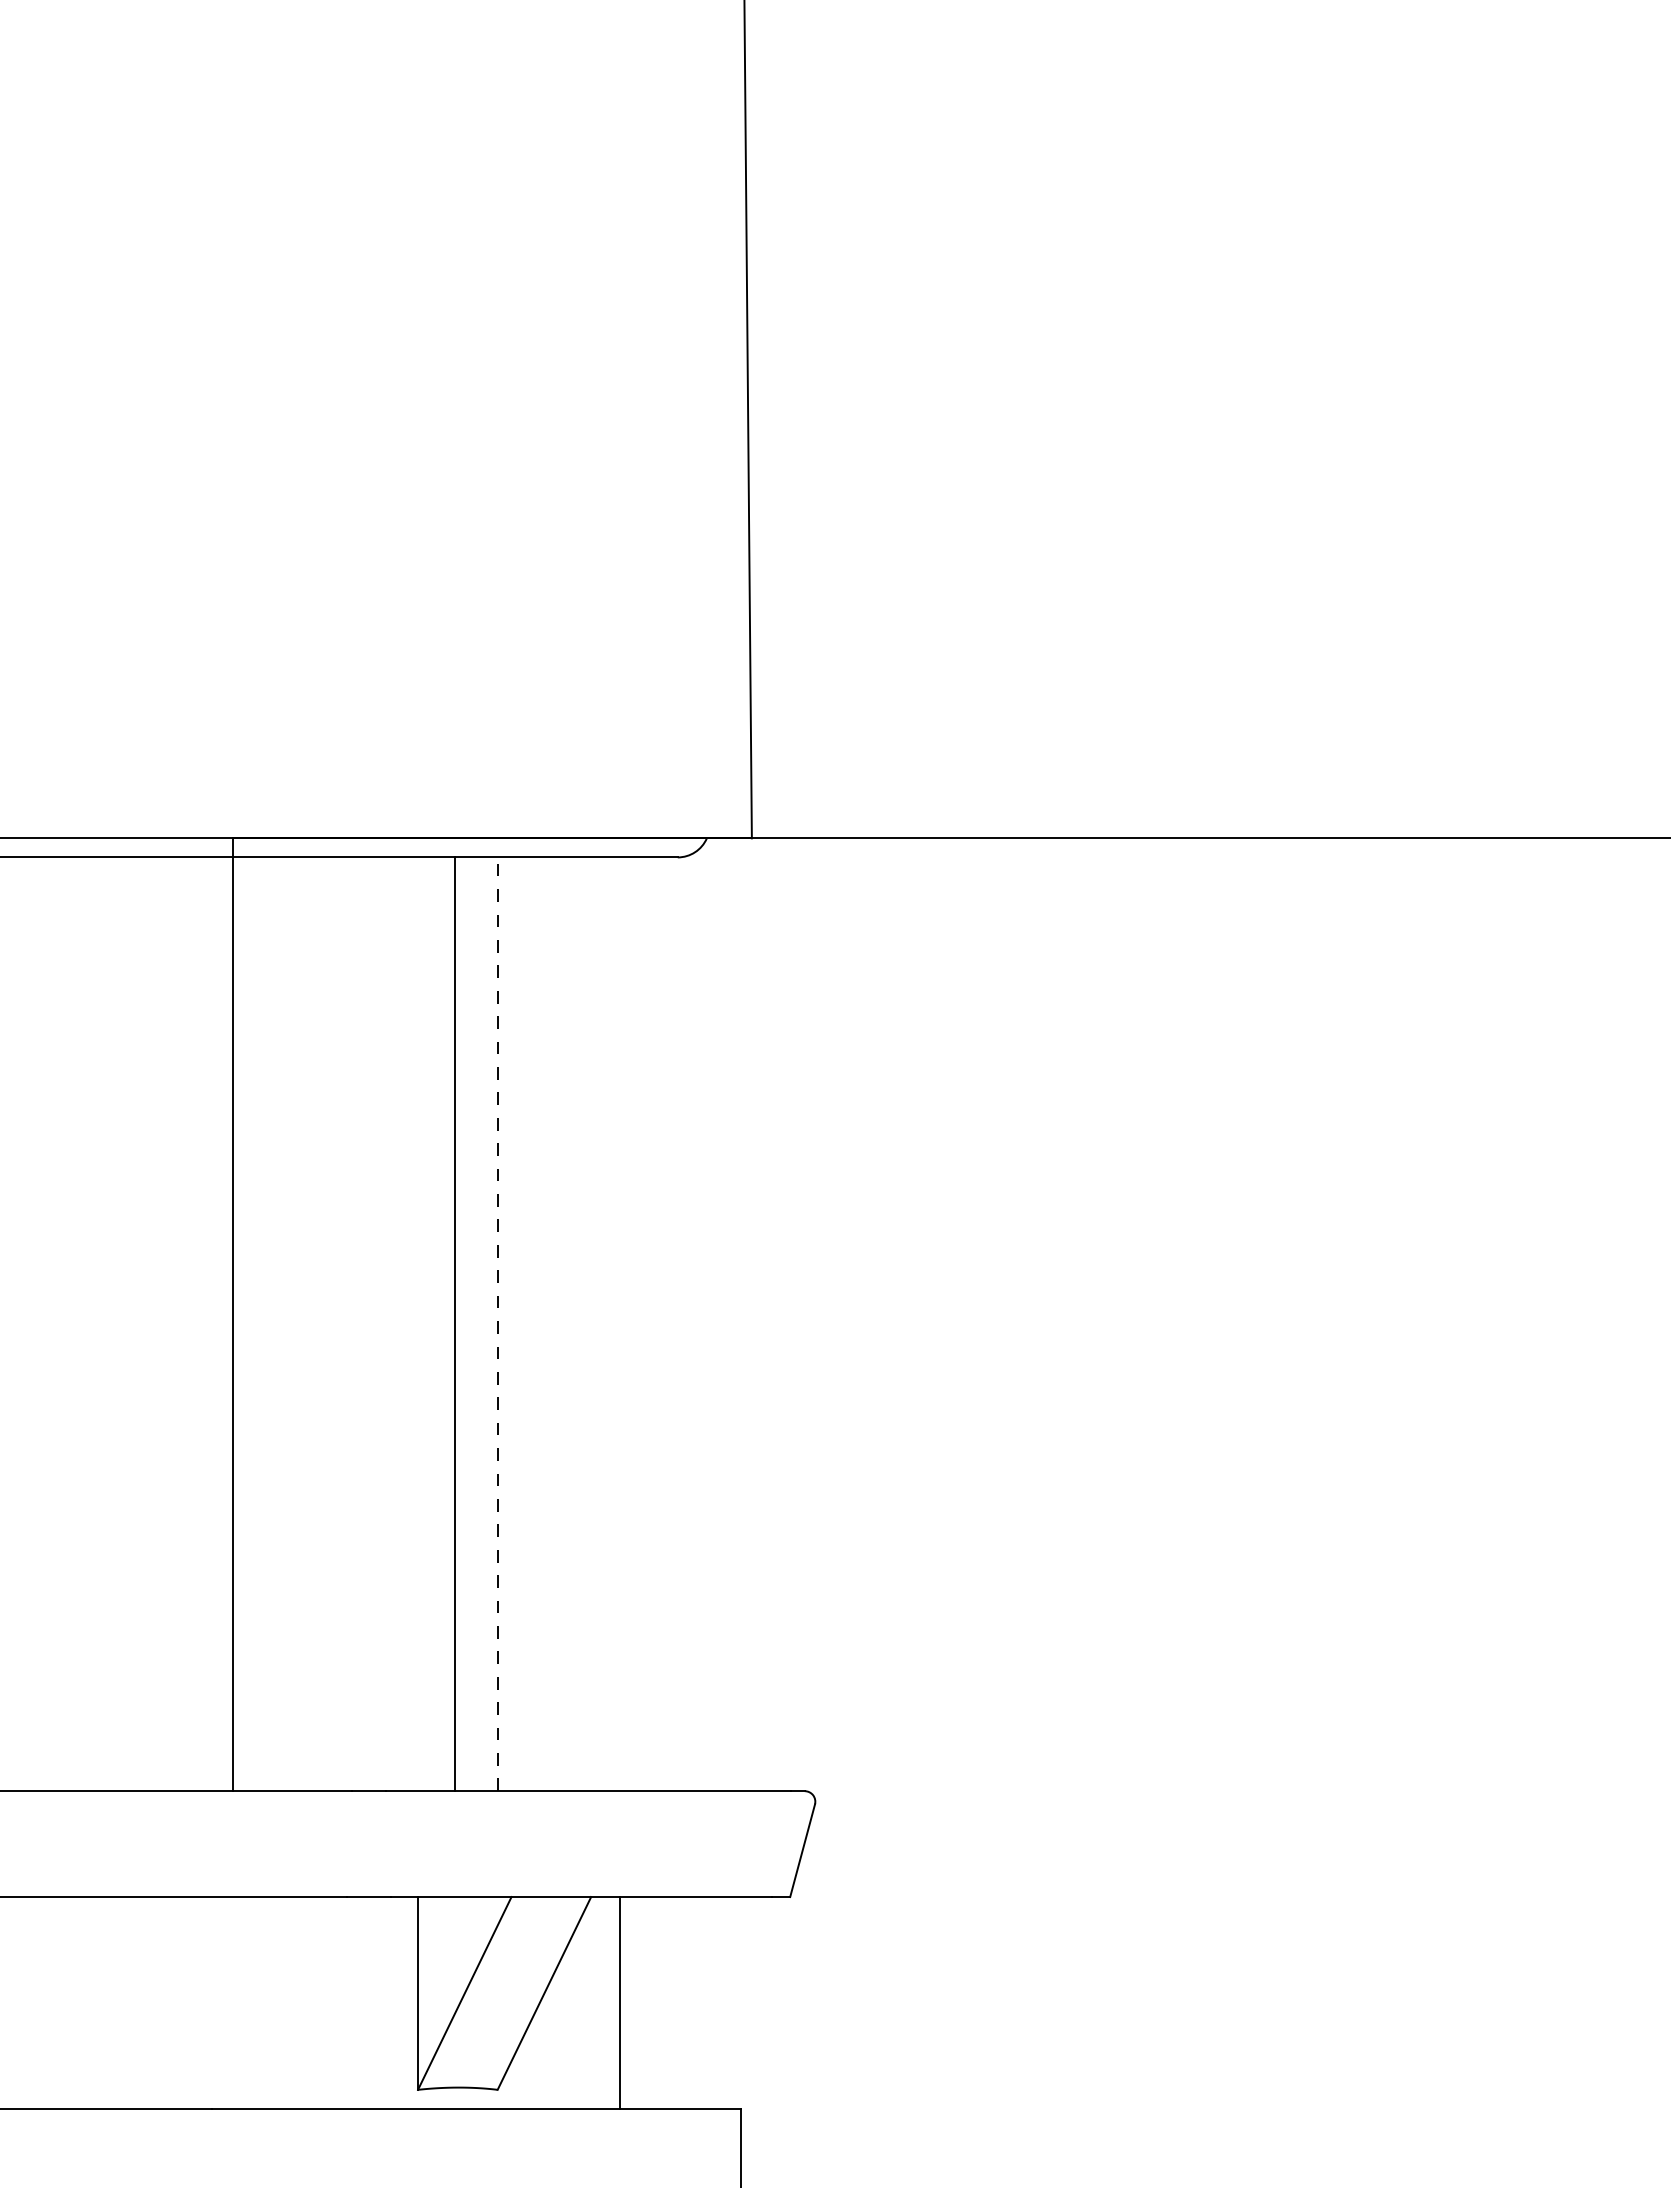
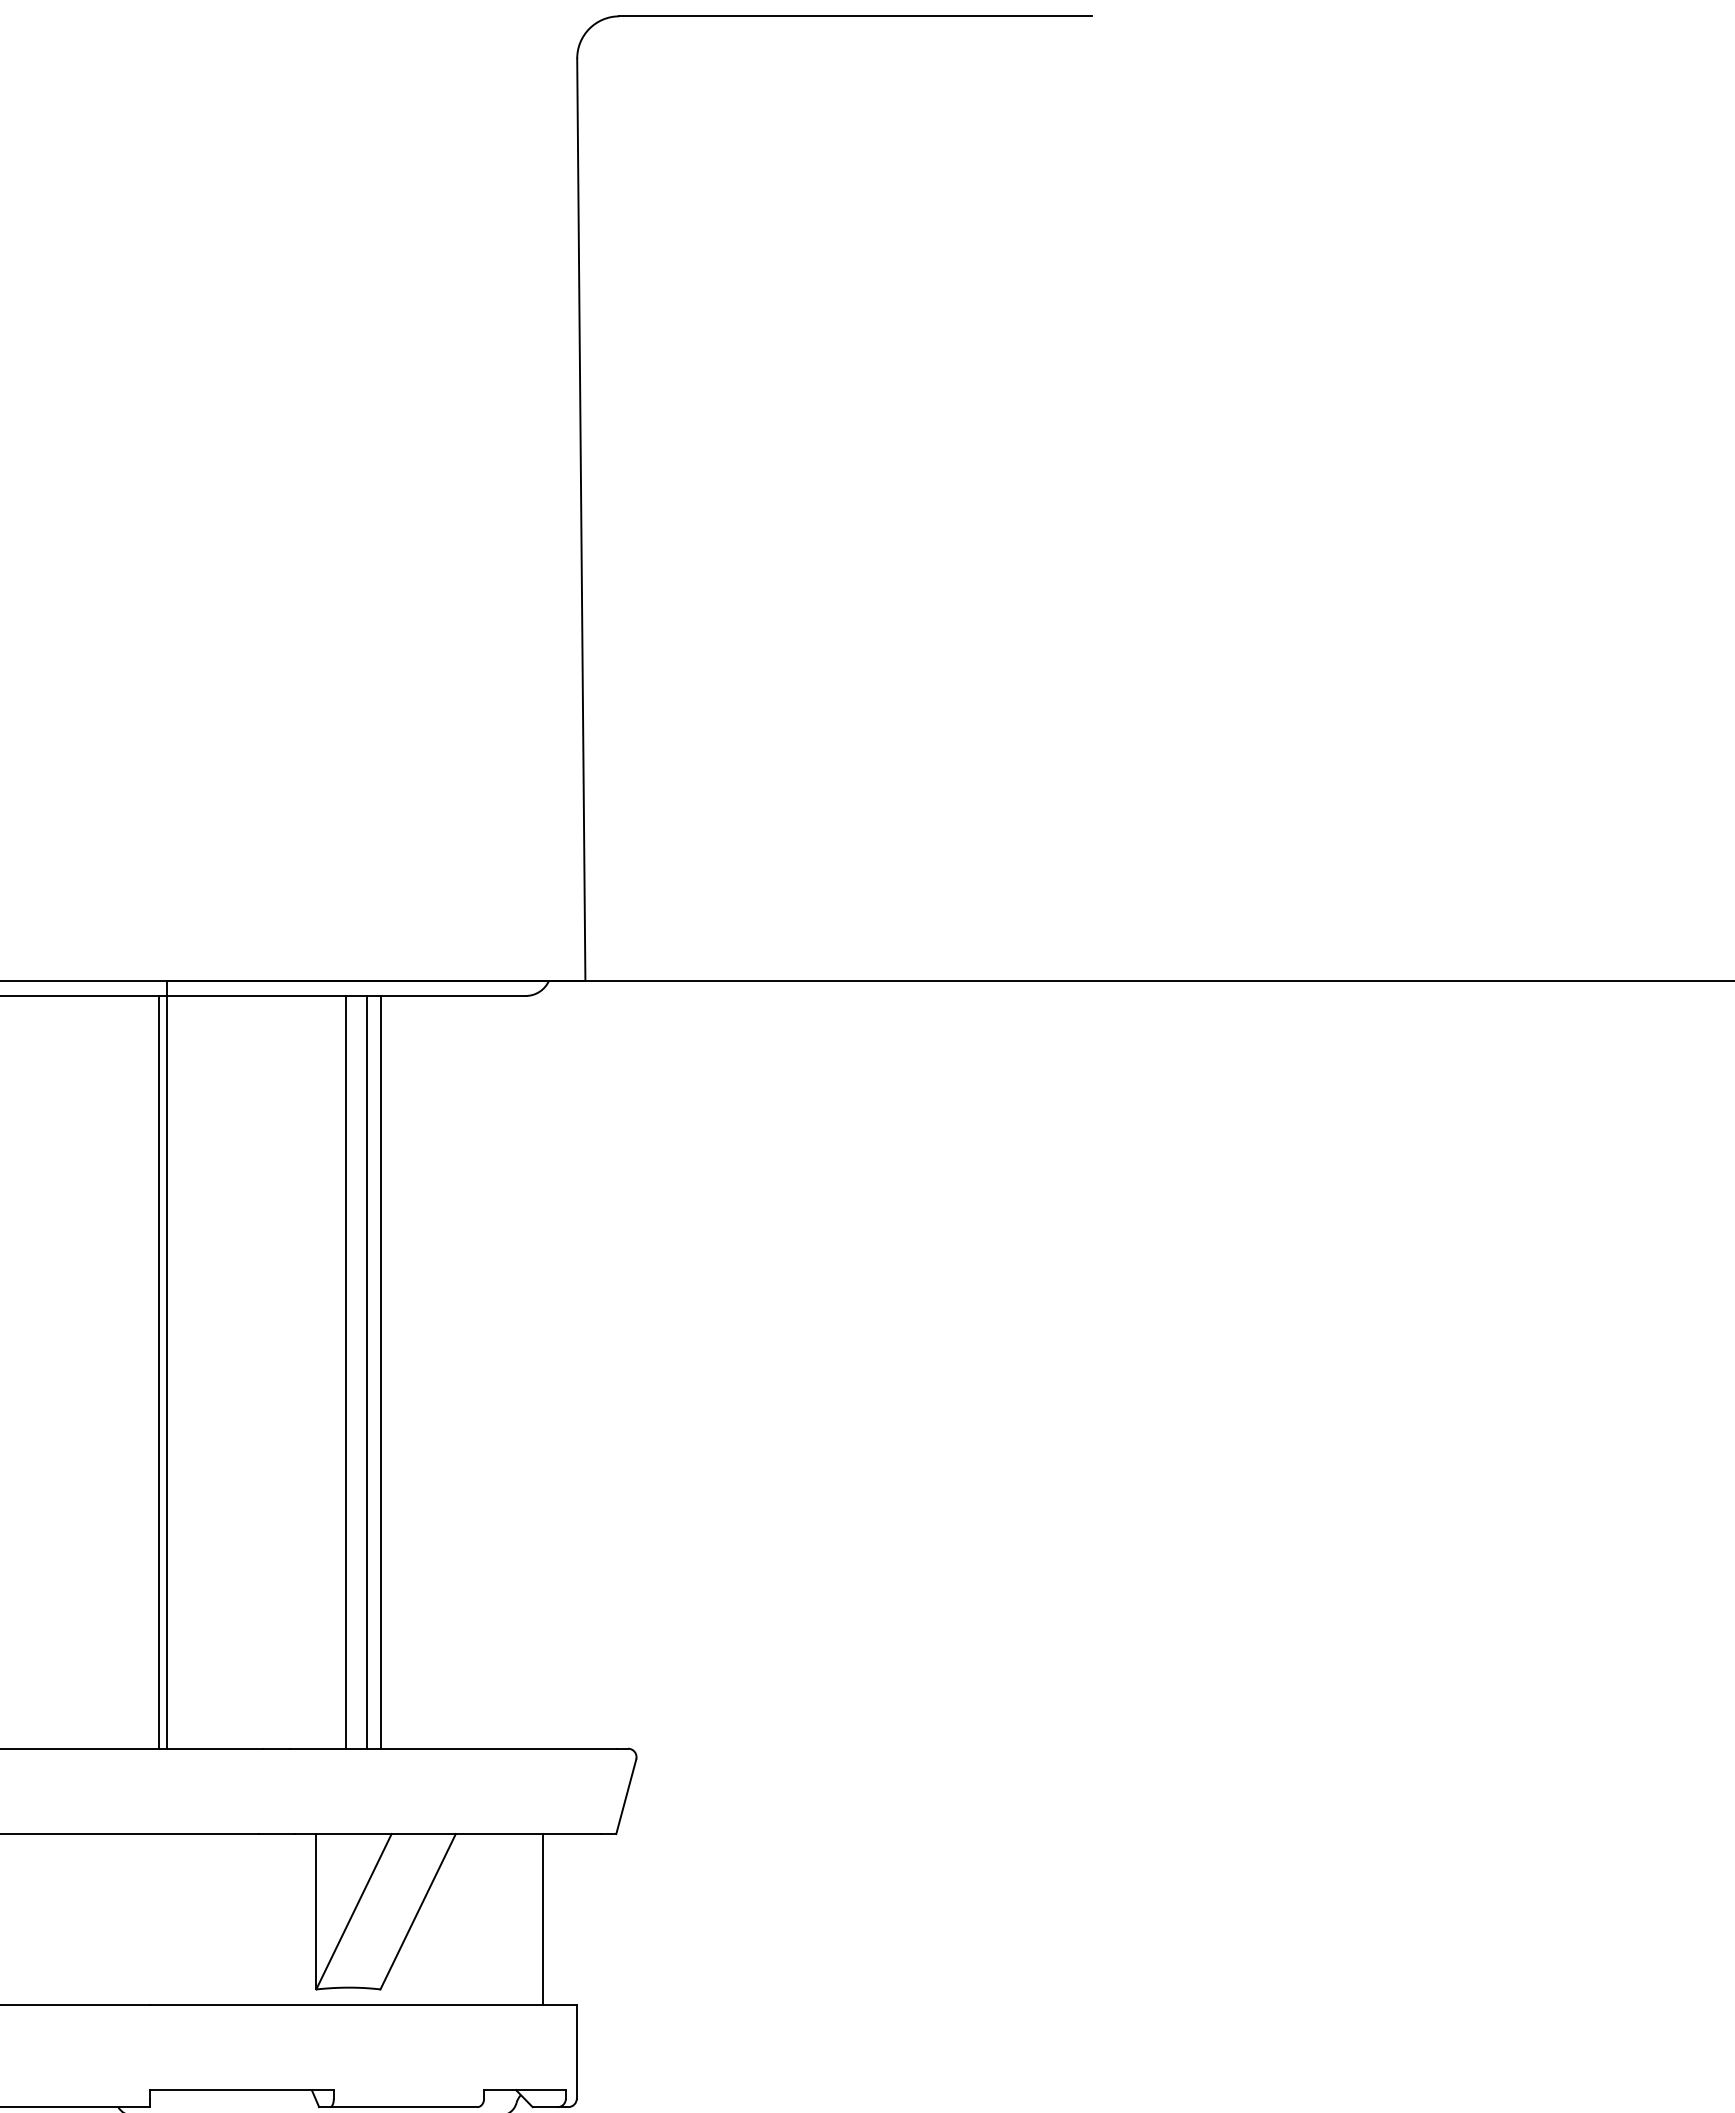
line: (222, 1323) -> (158, 1371), added
line: (481, 1323) -> (367, 1371), added
line: (497, 1323) -> (380, 1371), dashed -> solid
line: (619, 2003) -> (542, 1919), moved

